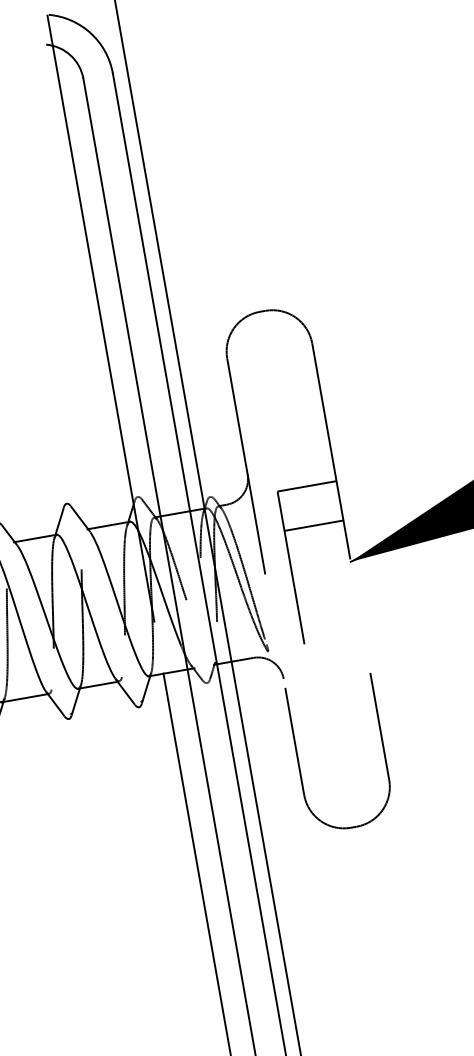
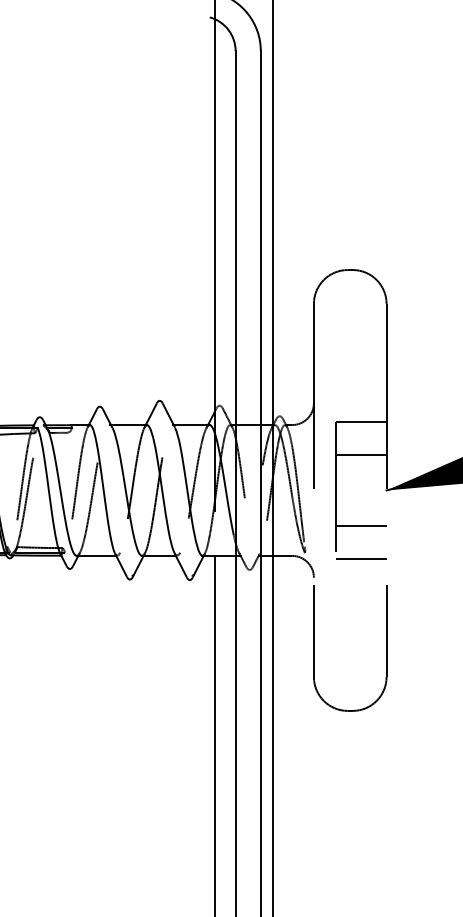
line: (328, 607) -> (361, 525), added
line: (335, 647) -> (361, 559), added

